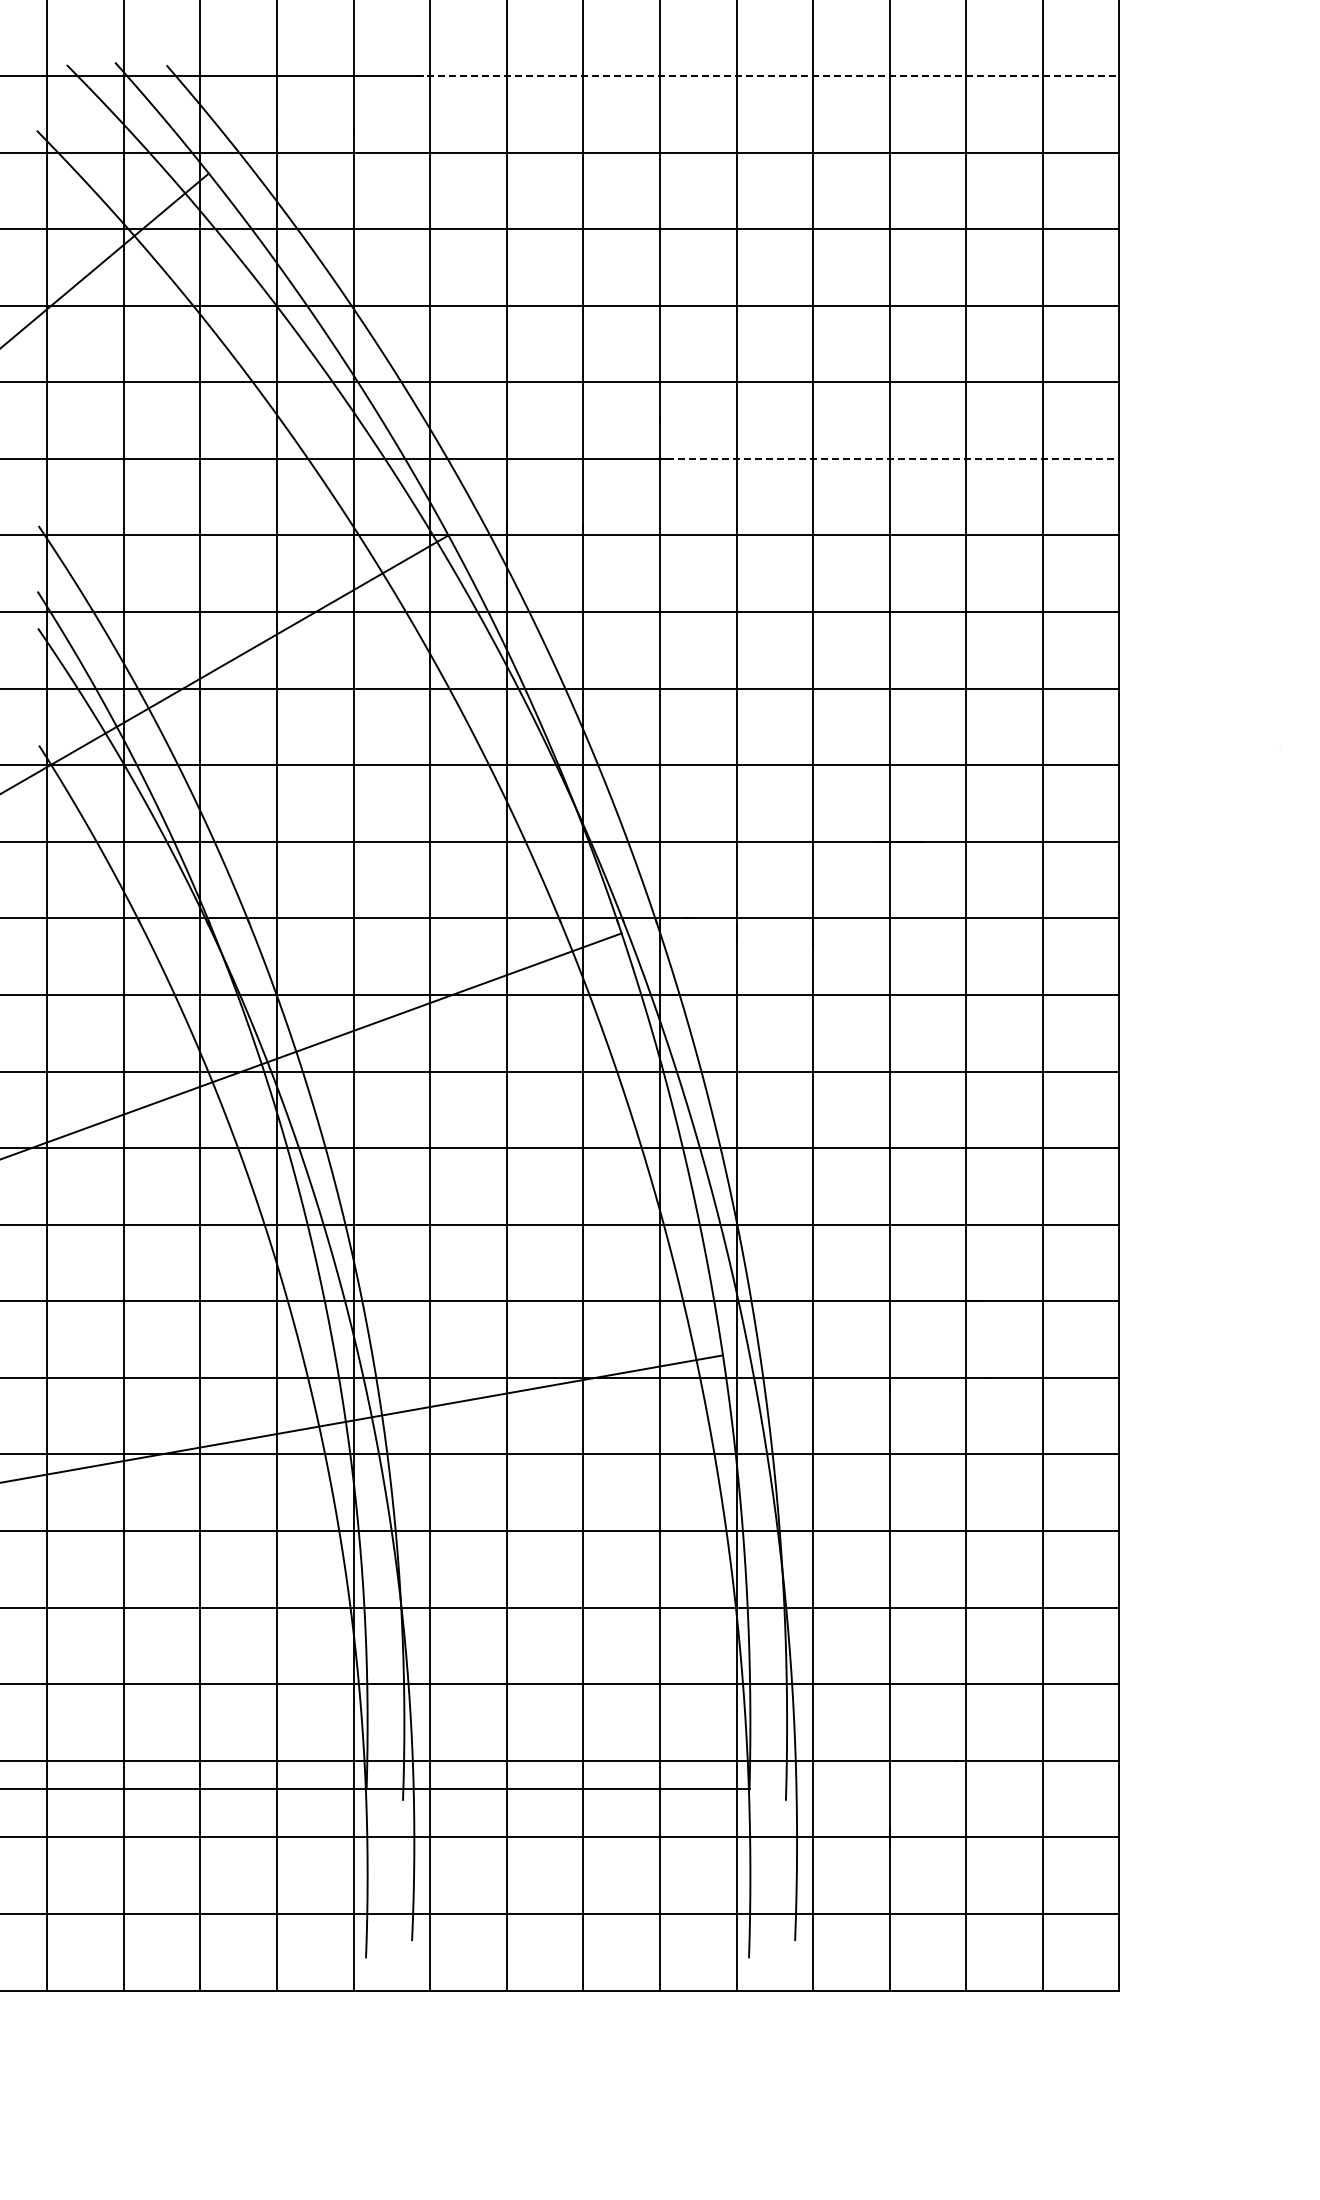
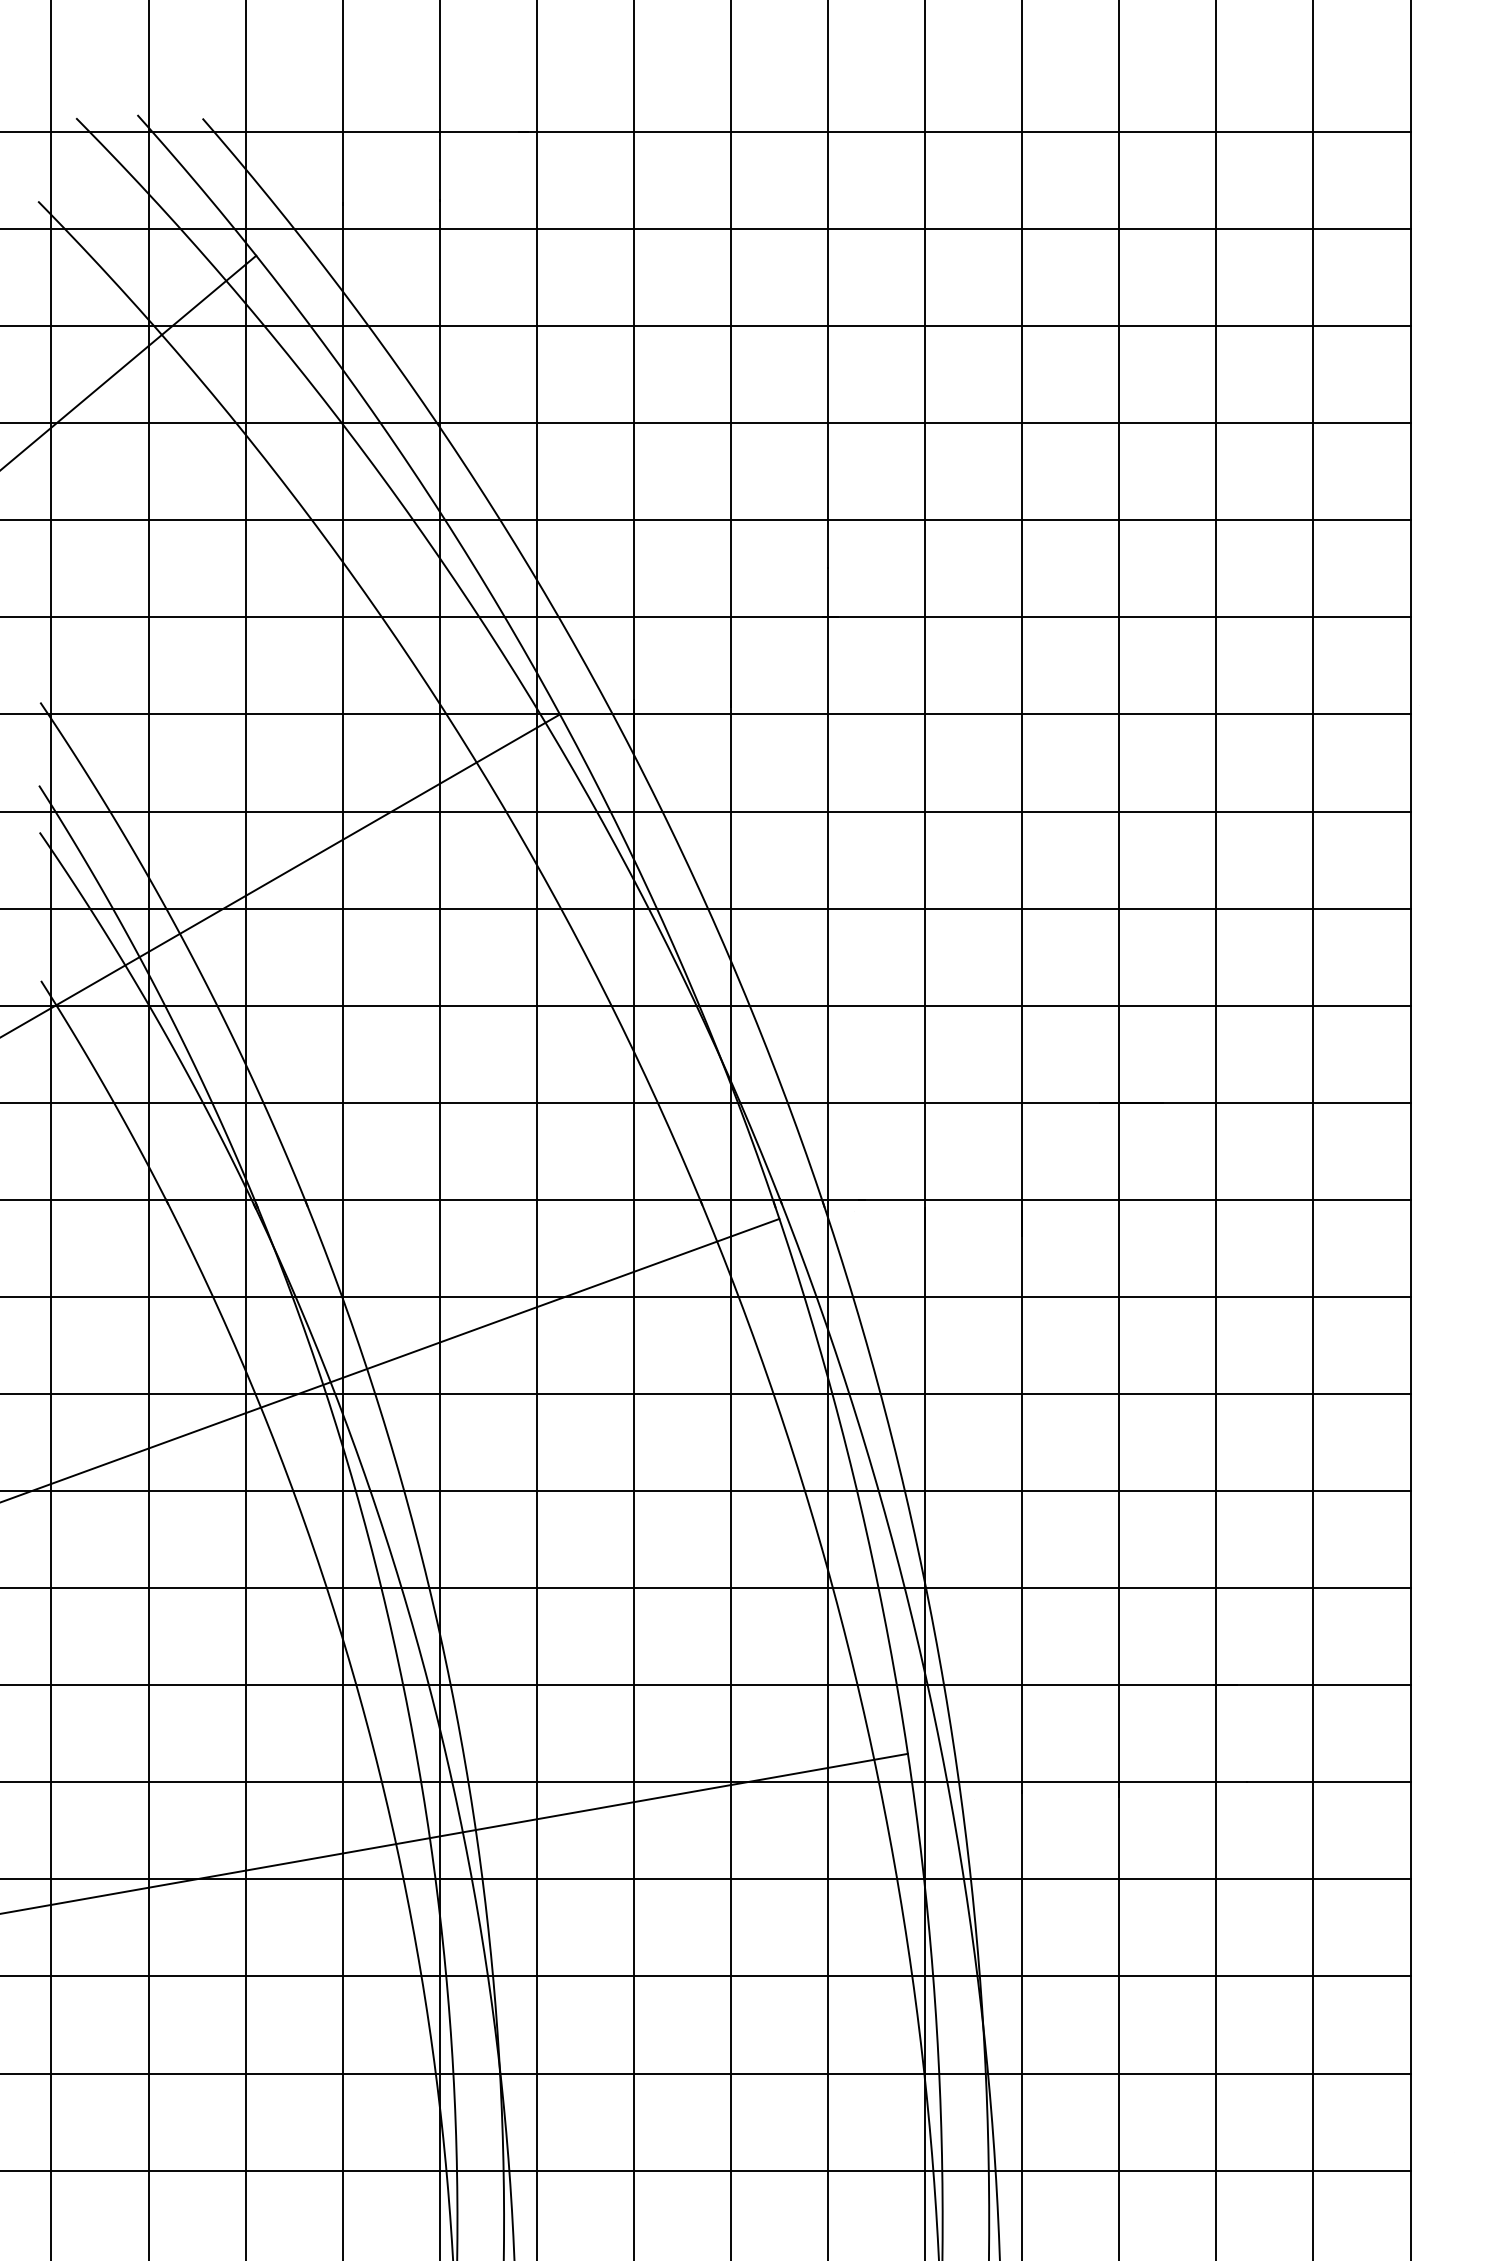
line: (767, 75) -> (964, 131), dashed -> solid
line: (887, 458) -> (1116, 616), dashed -> solid

